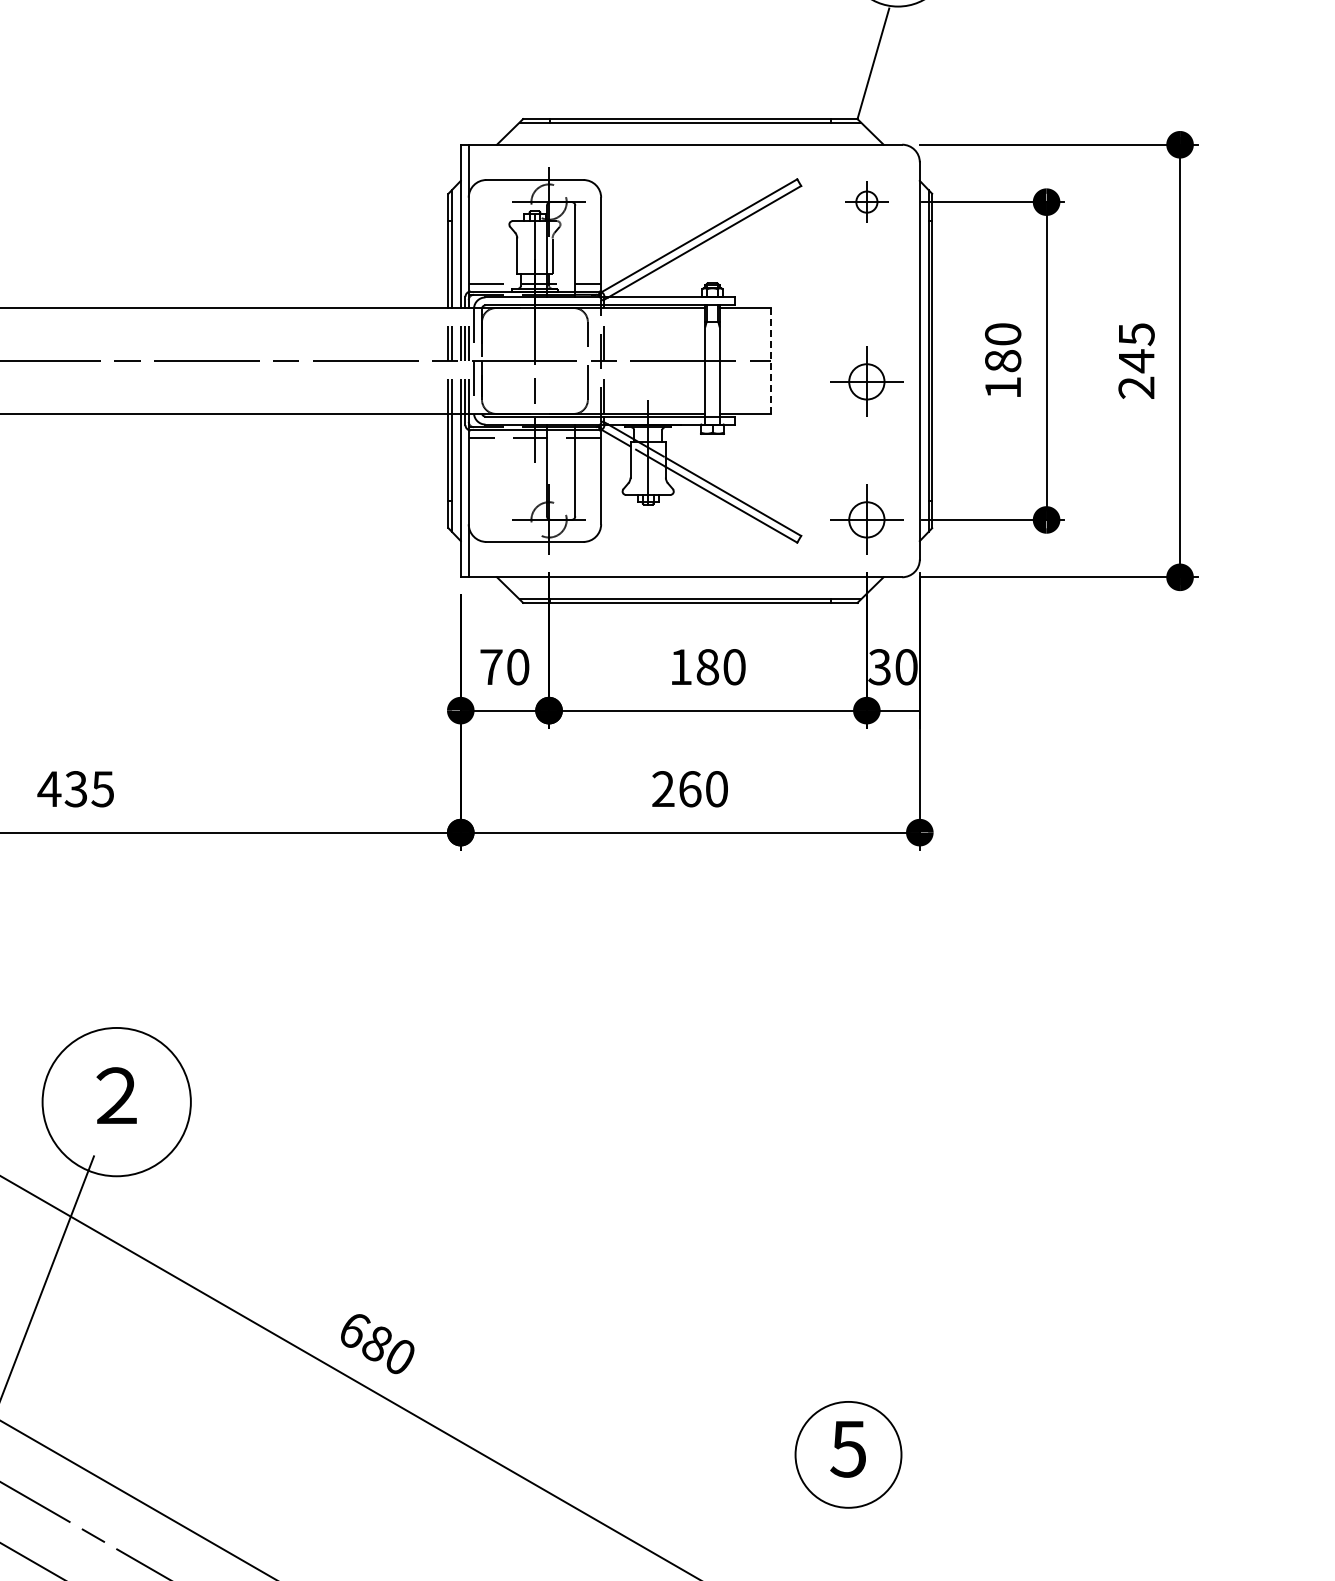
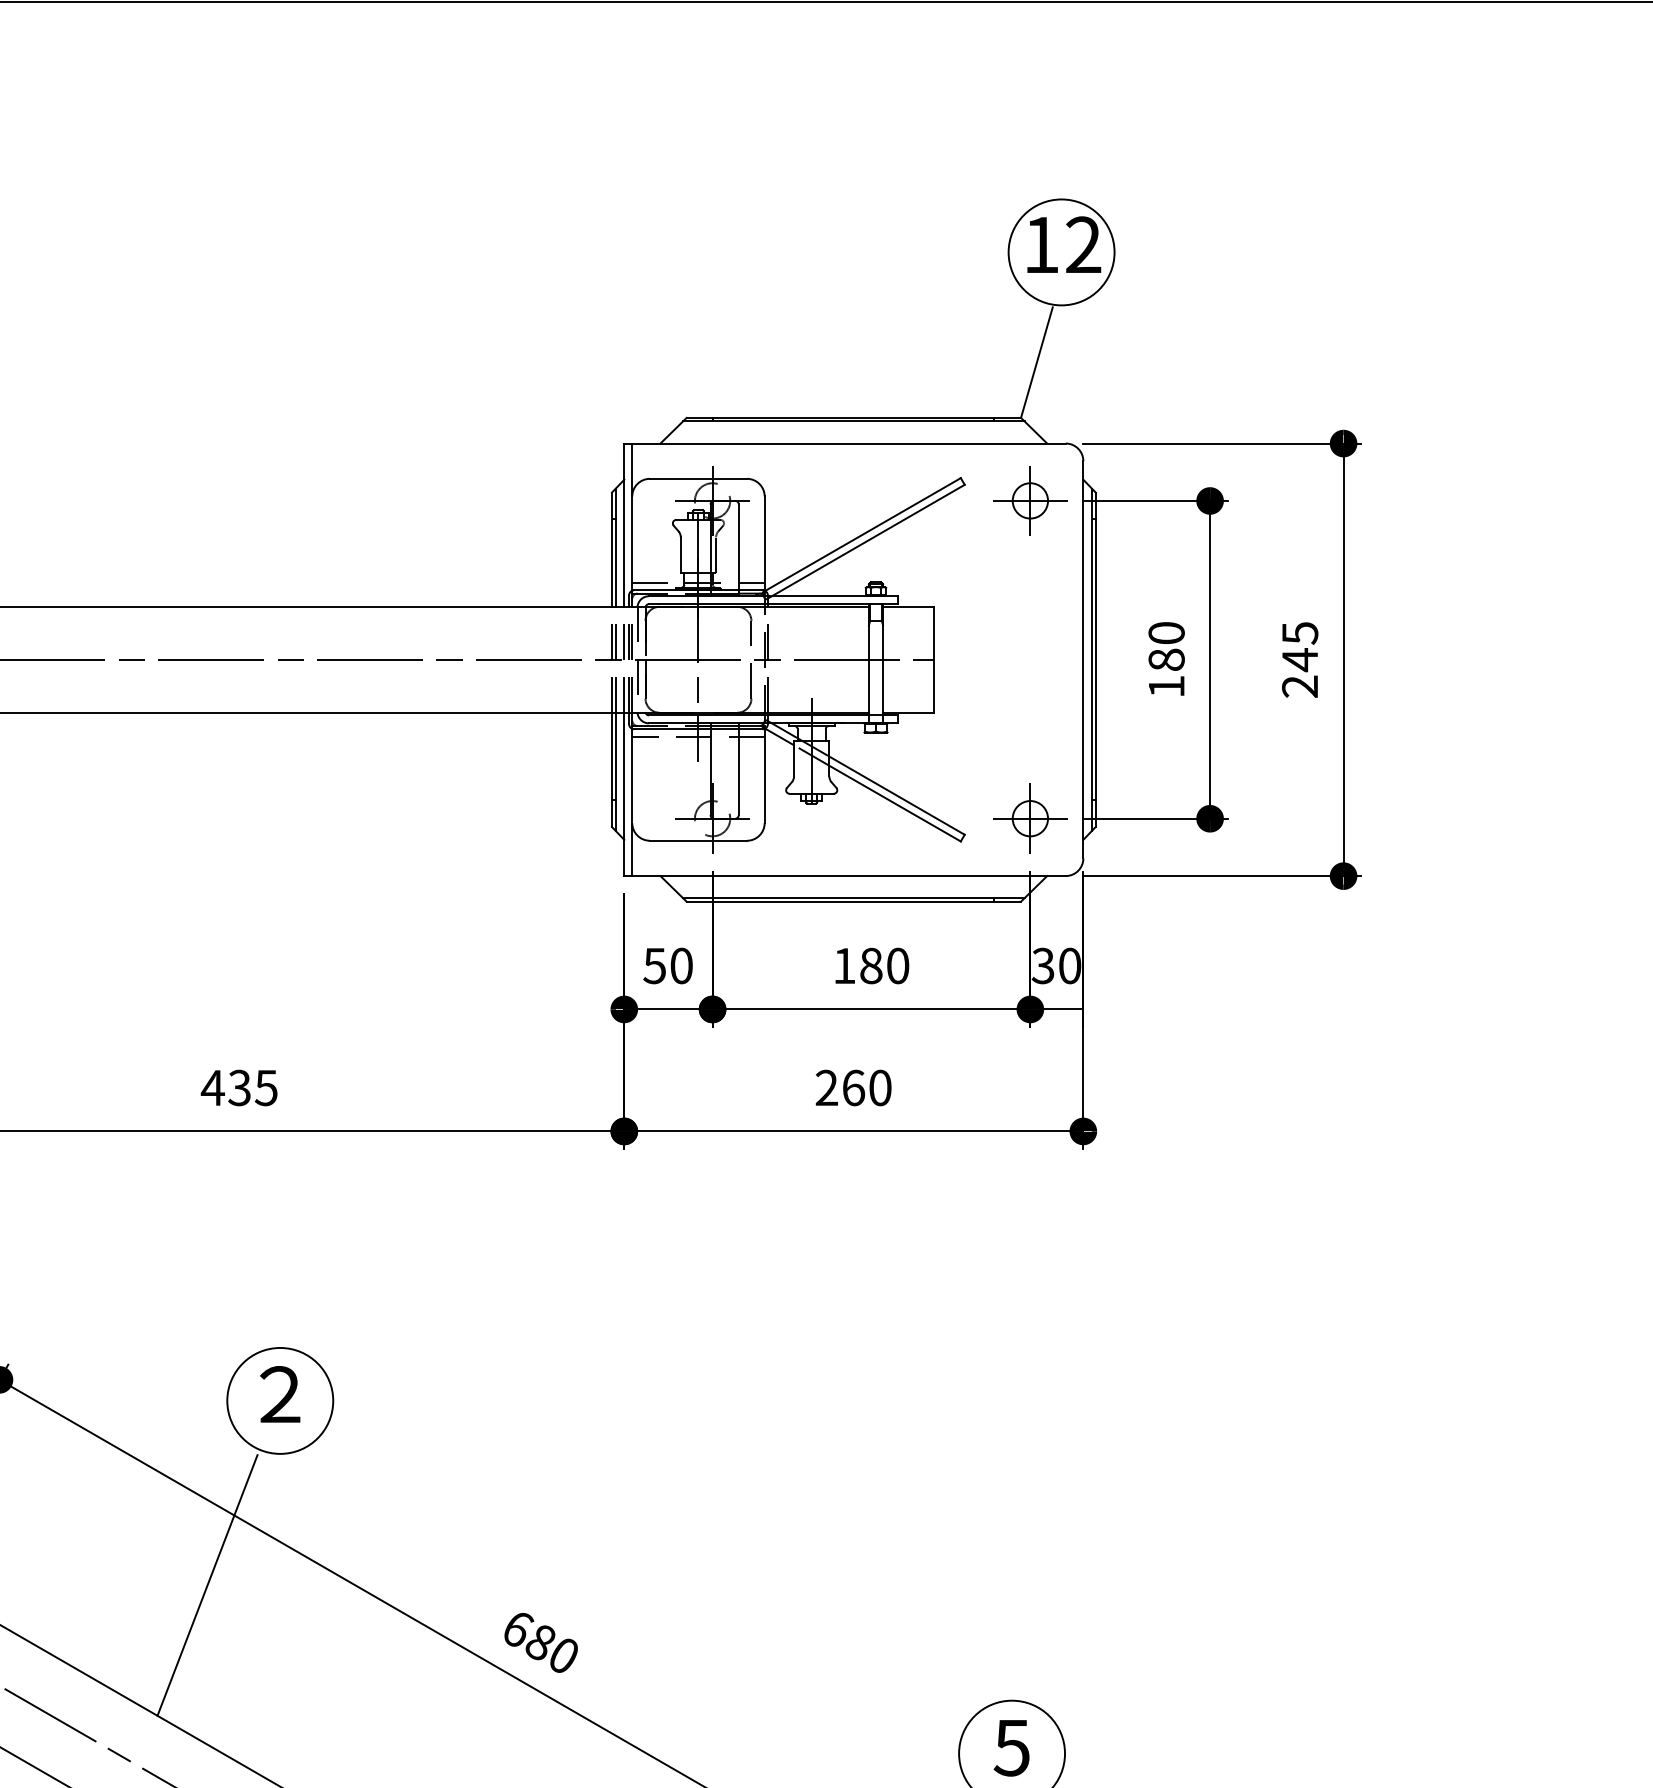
part: (866, 201) -> (1030, 500), size x1.67
line: (770, 360) -> (934, 659), dashed -> solid
part: (866, 381) -> (1030, 680), removed
text: (490, 667) -> (654, 966), 70 -> 50
circle: (116, 1101) -> (280, 1400), size x0.71

